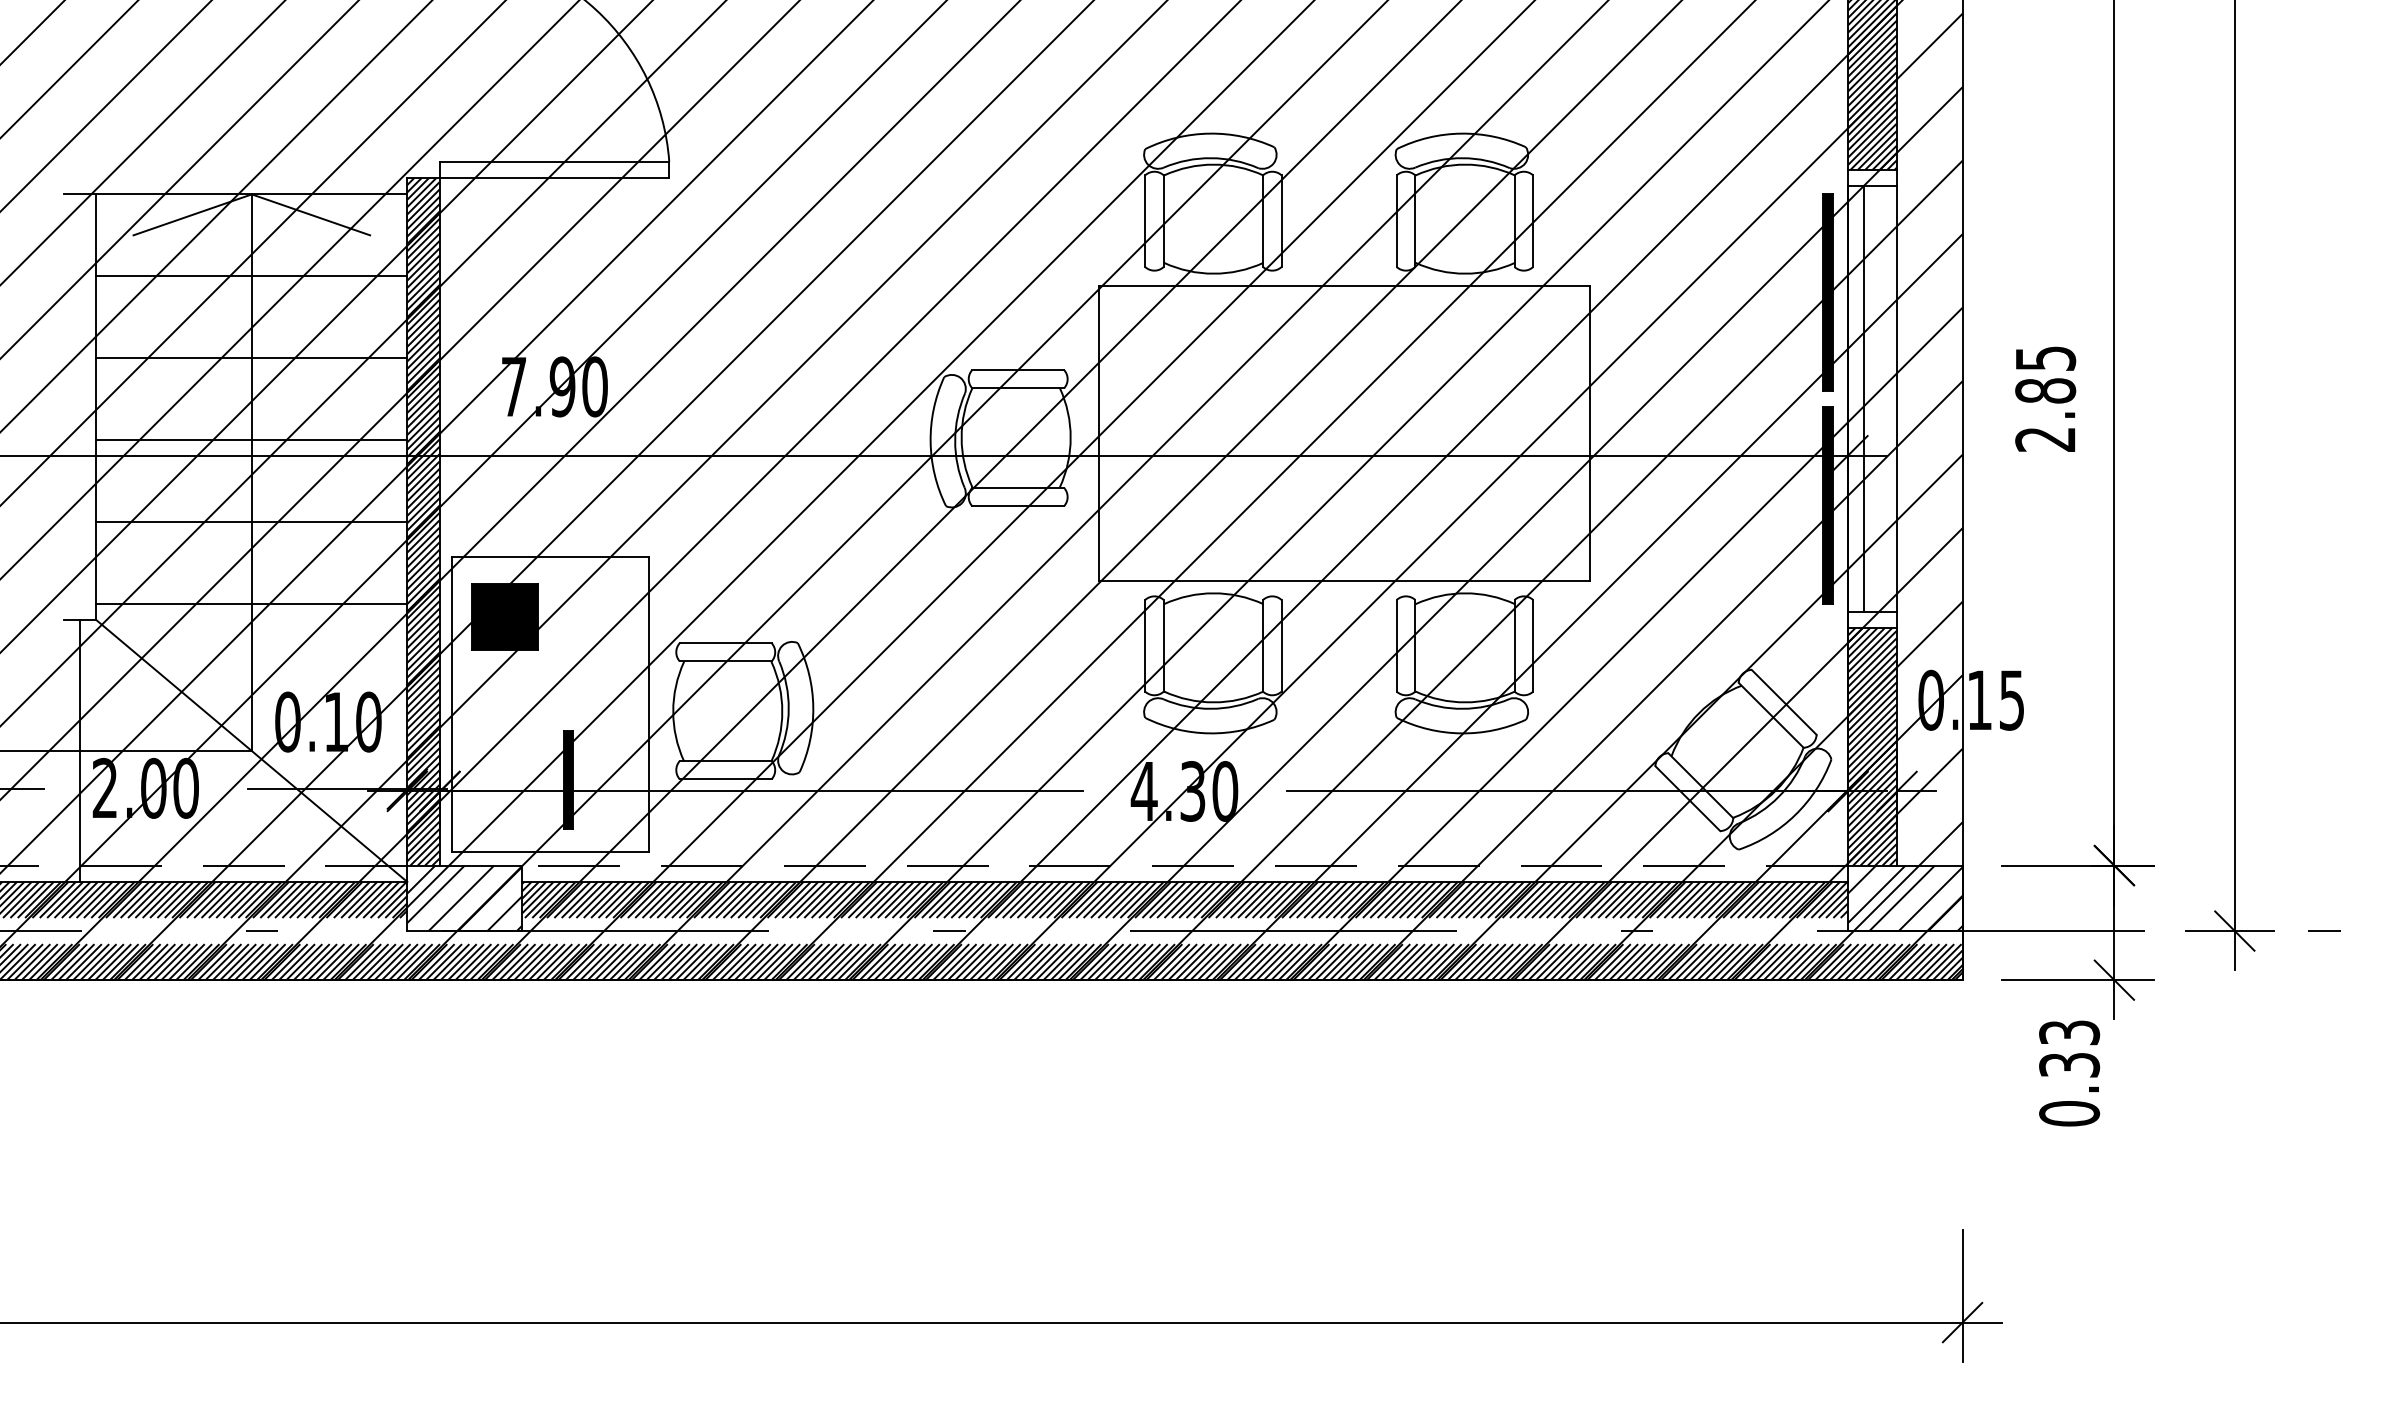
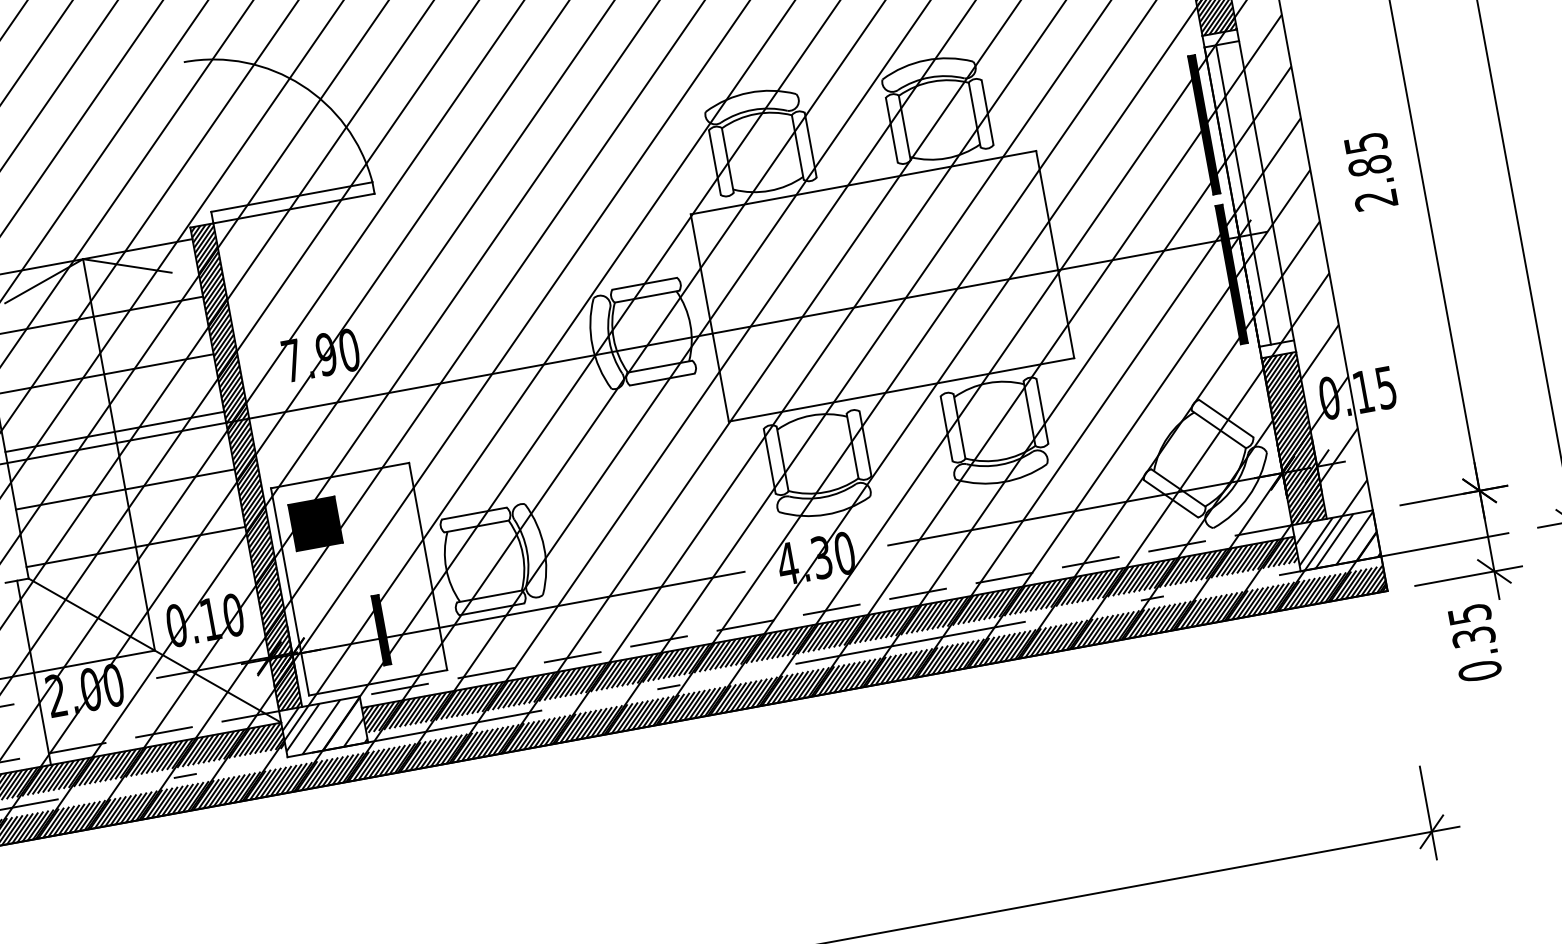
text: (2069, 1032) -> (1469, 613), 0.33 -> 0.35

